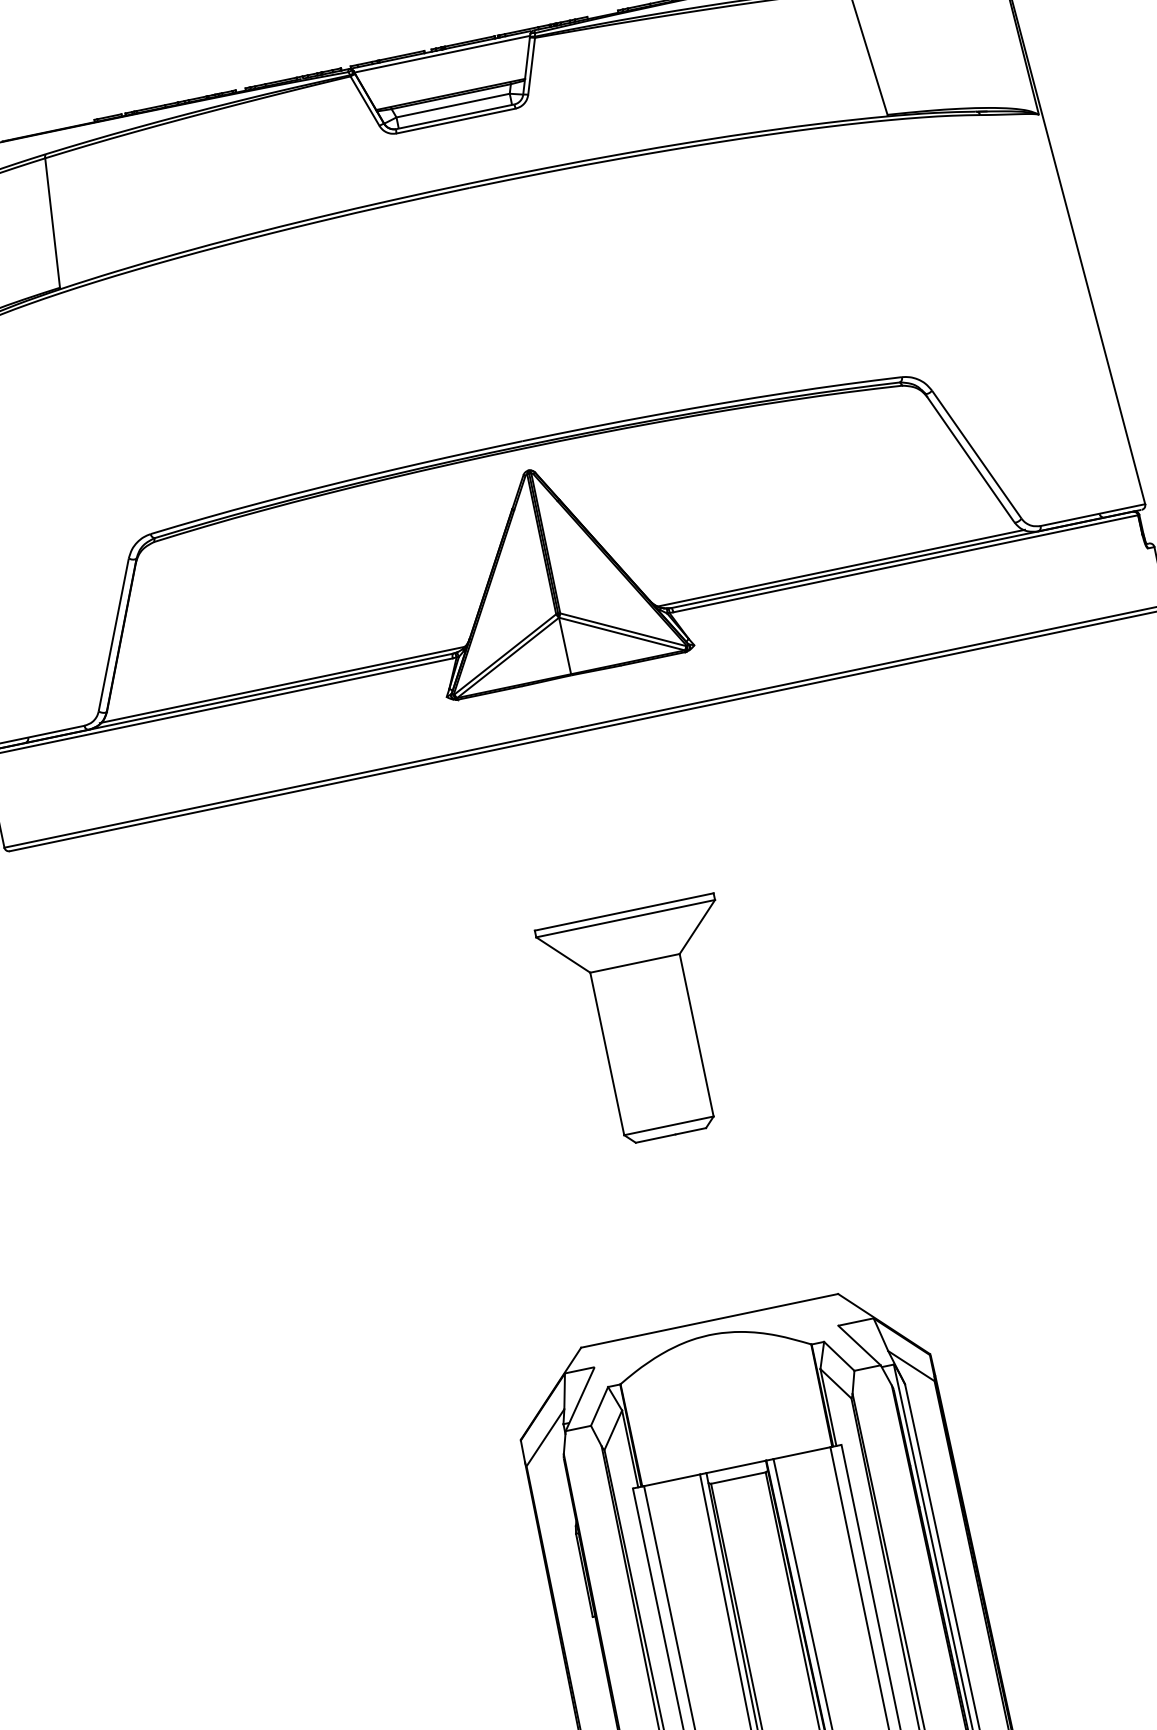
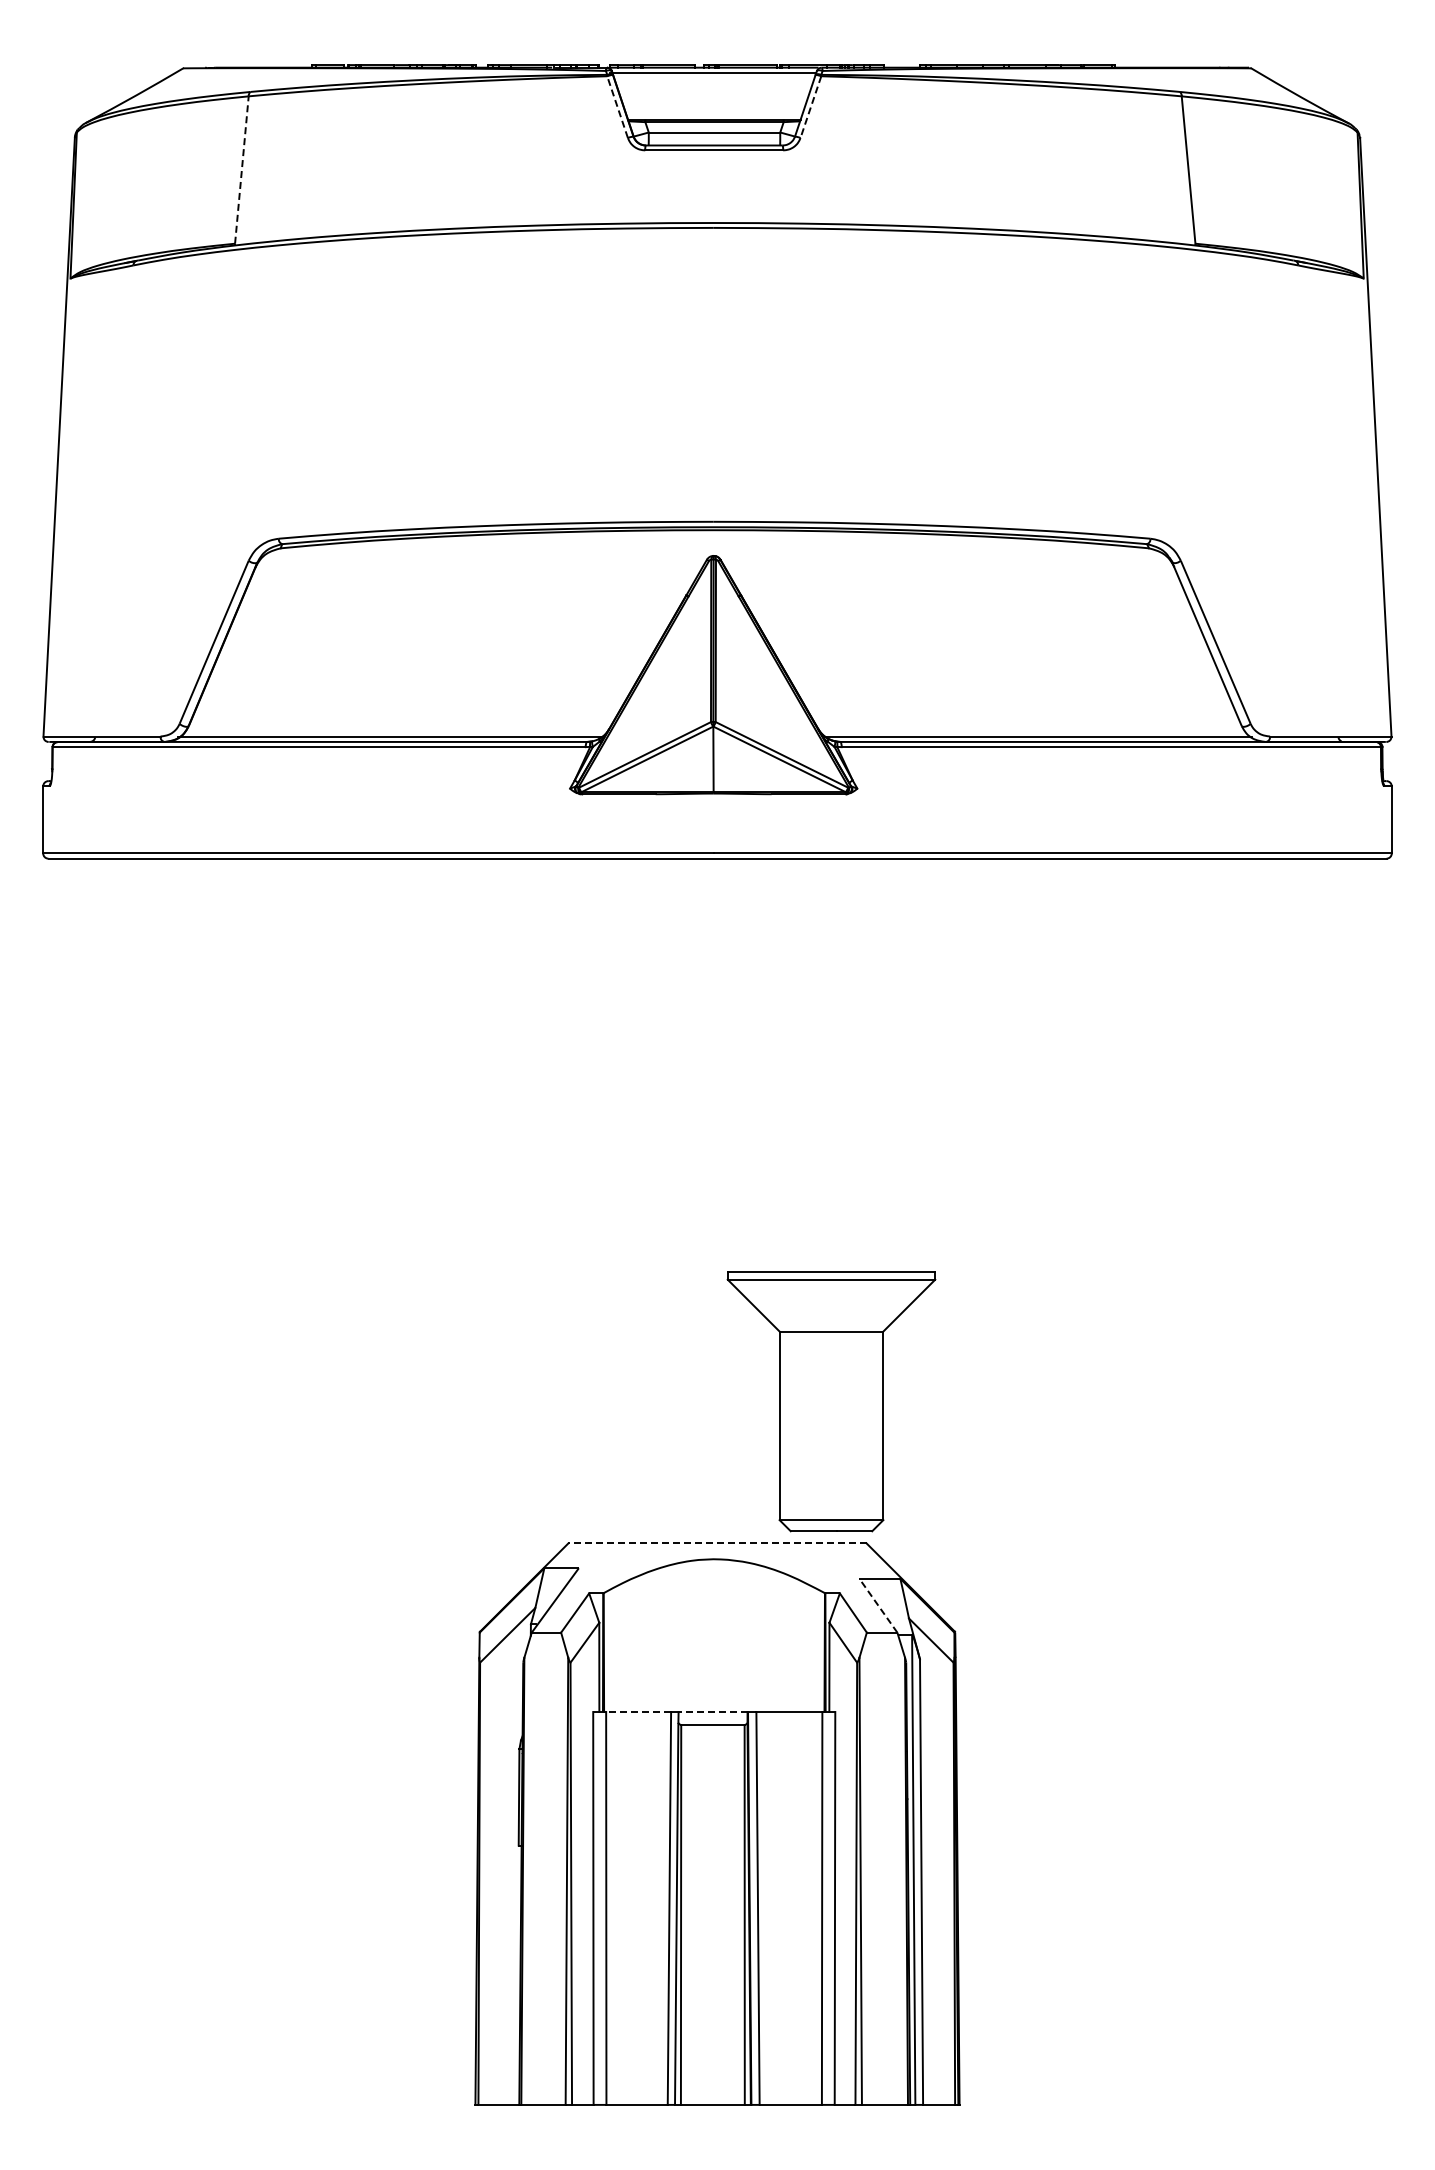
line: (531, 66) -> (810, 107), solid -> dashed
line: (365, 101) -> (617, 107), solid -> dashed
line: (52, 223) -> (241, 170), solid -> dashed
part: (647, 1023) -> (831, 1401), moved
line: (709, 1320) -> (717, 1543), solid -> dashed
line: (859, 1345) -> (878, 1605), solid -> dashed
line: (735, 1467) -> (712, 1712), solid -> dashed
line: (672, 1480) -> (638, 1712), solid -> dashed

